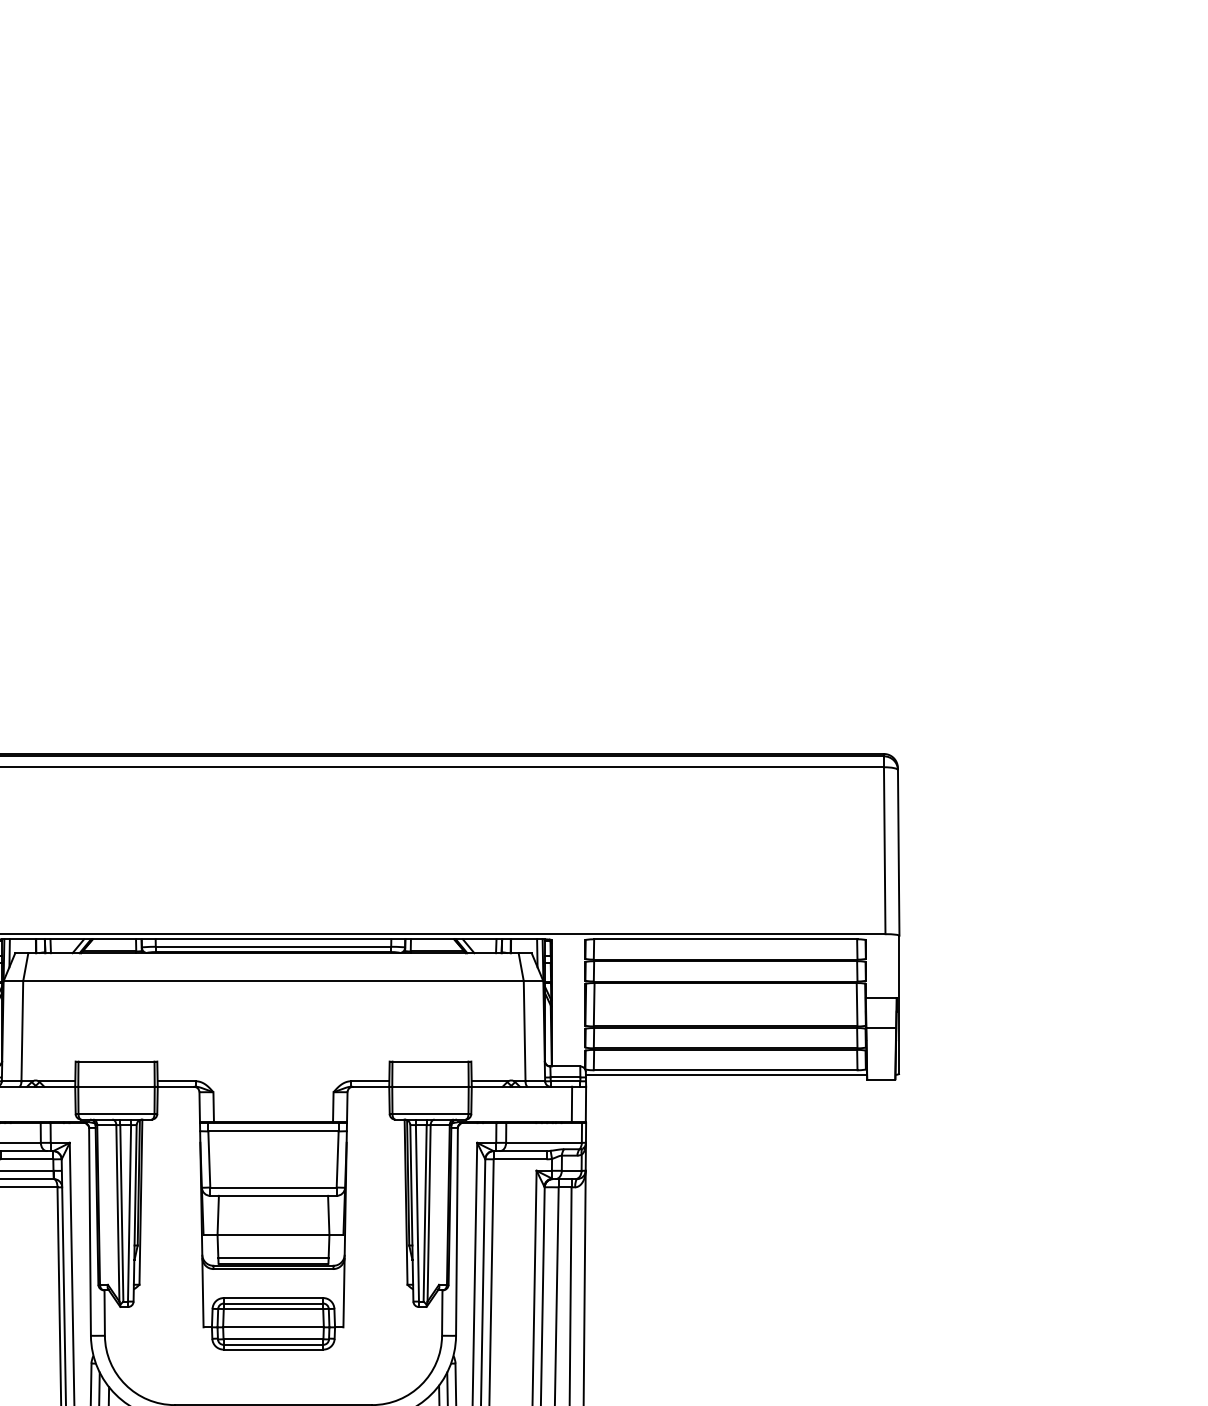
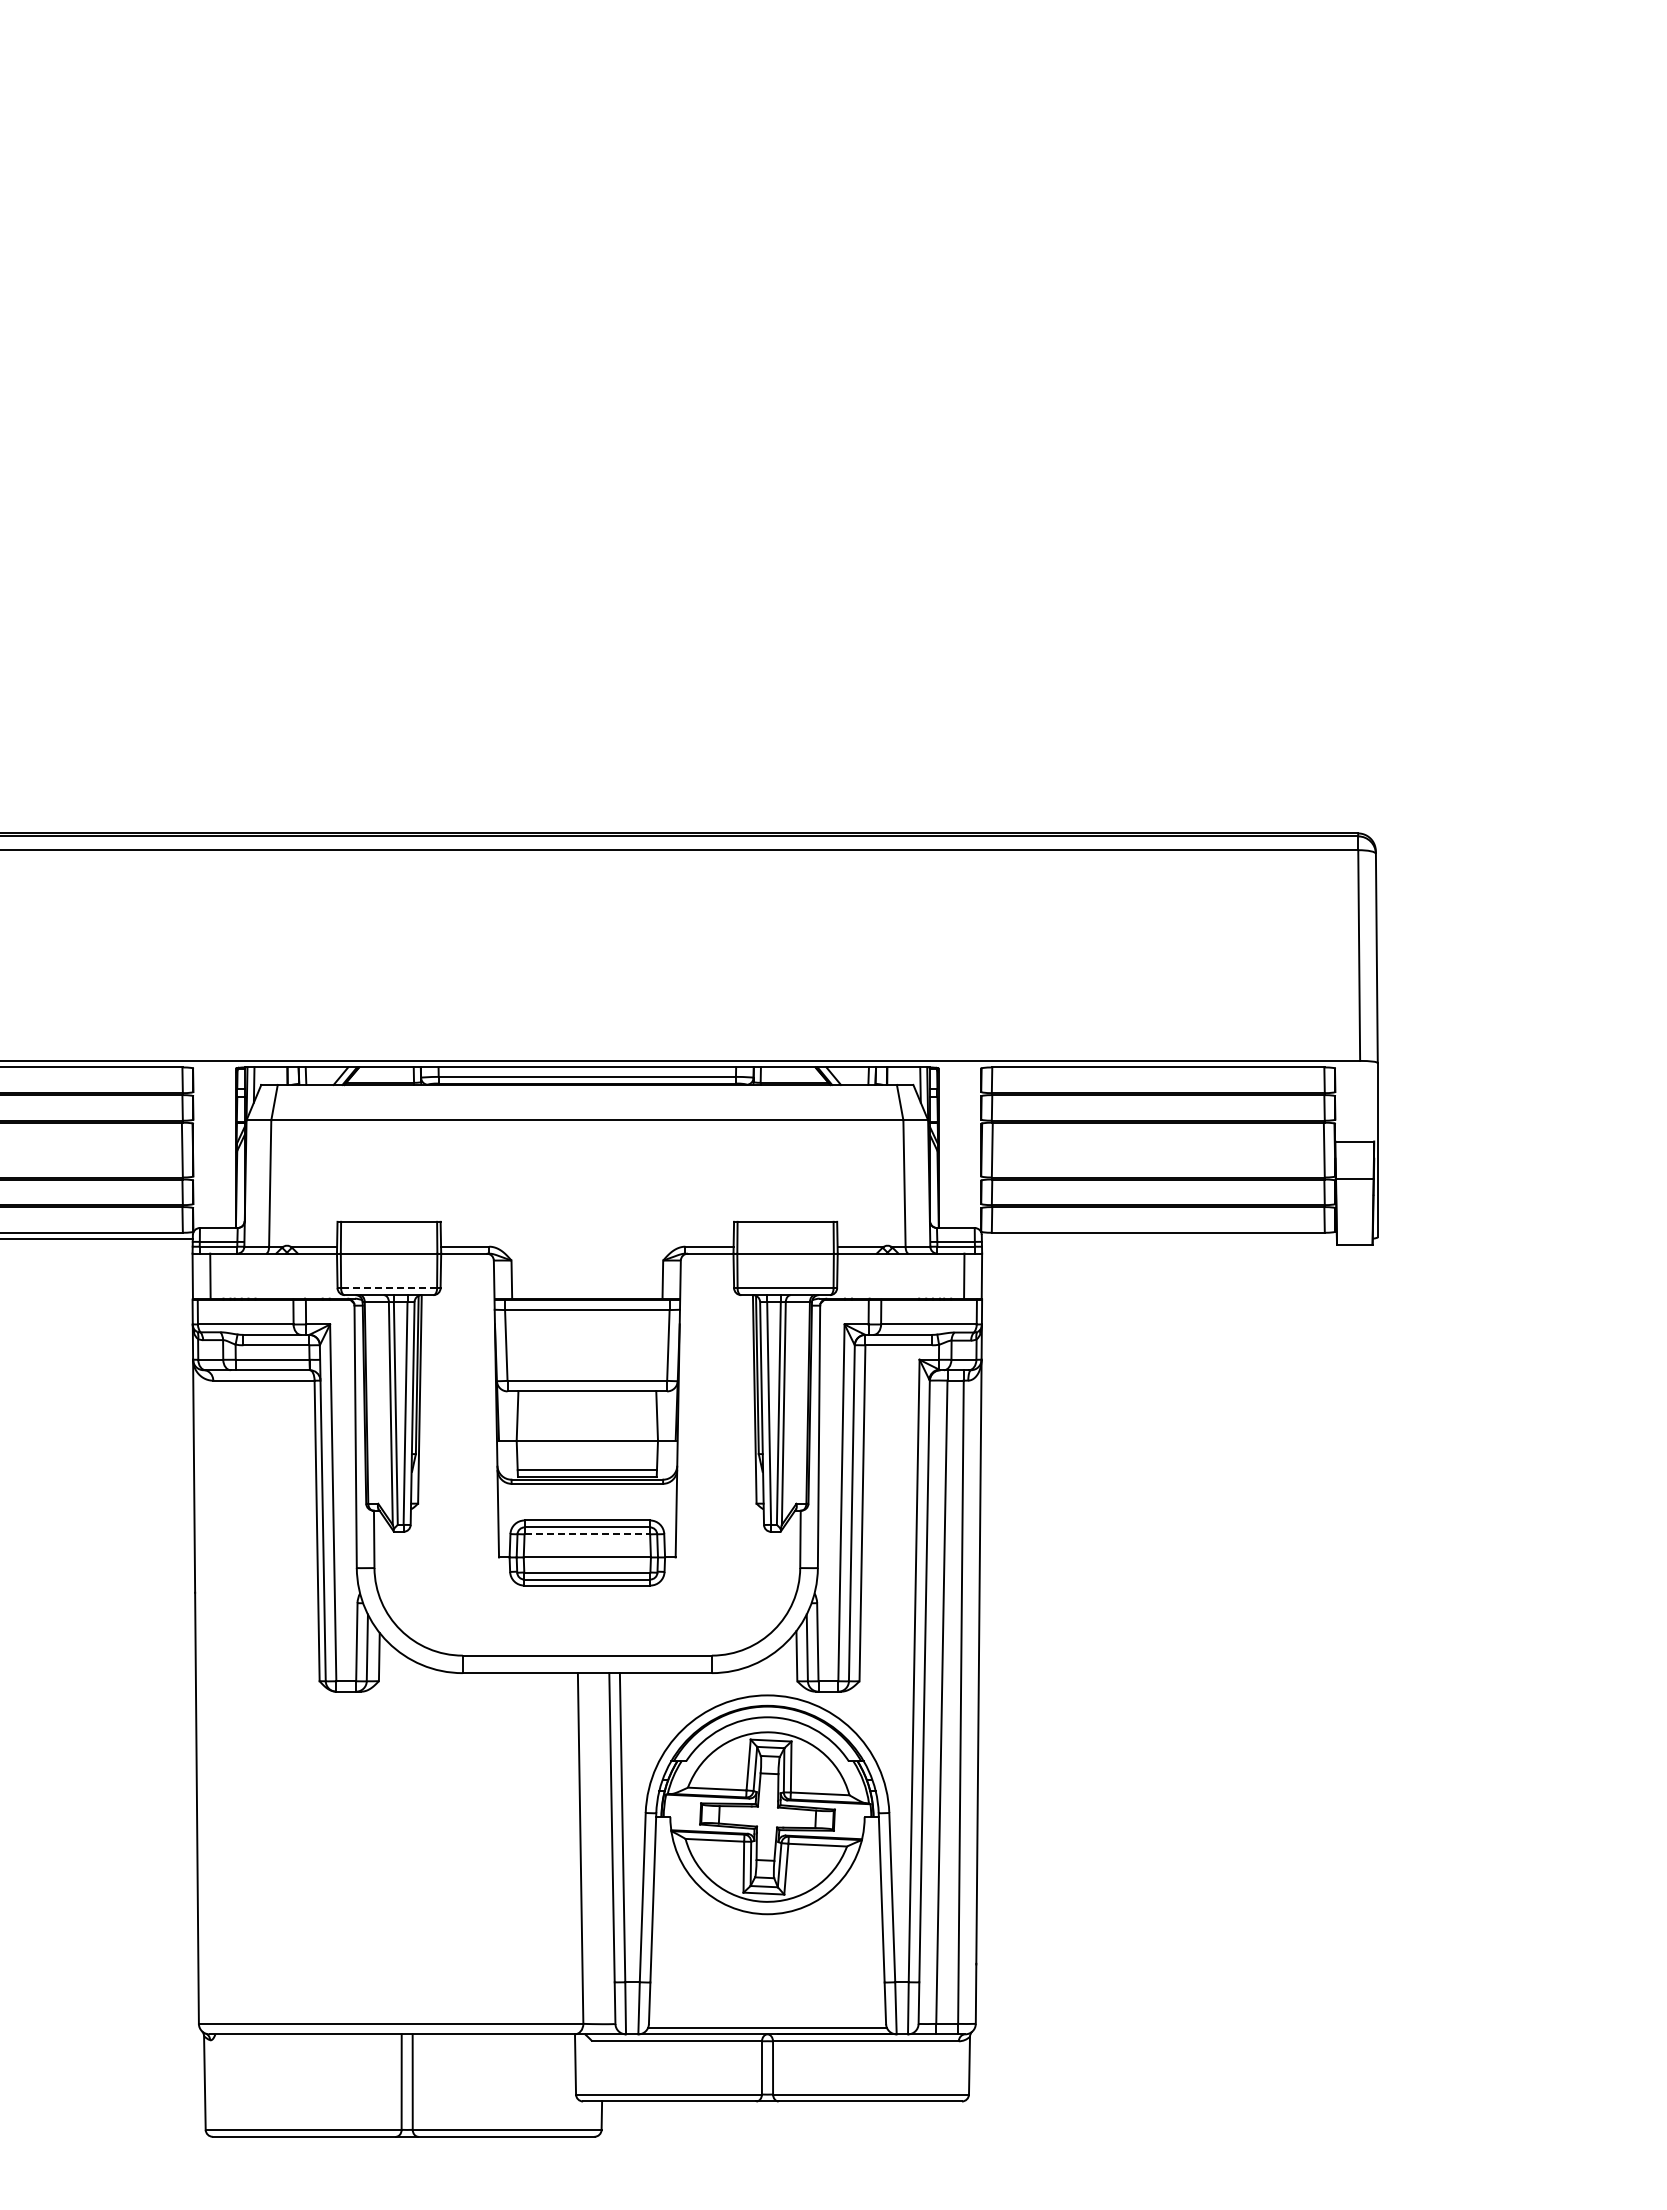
line: (725, 1075) -> (1158, 1239), removed
line: (116, 1114) -> (389, 1288), solid -> dashed
line: (273, 1309) -> (587, 1534), solid -> dashed

